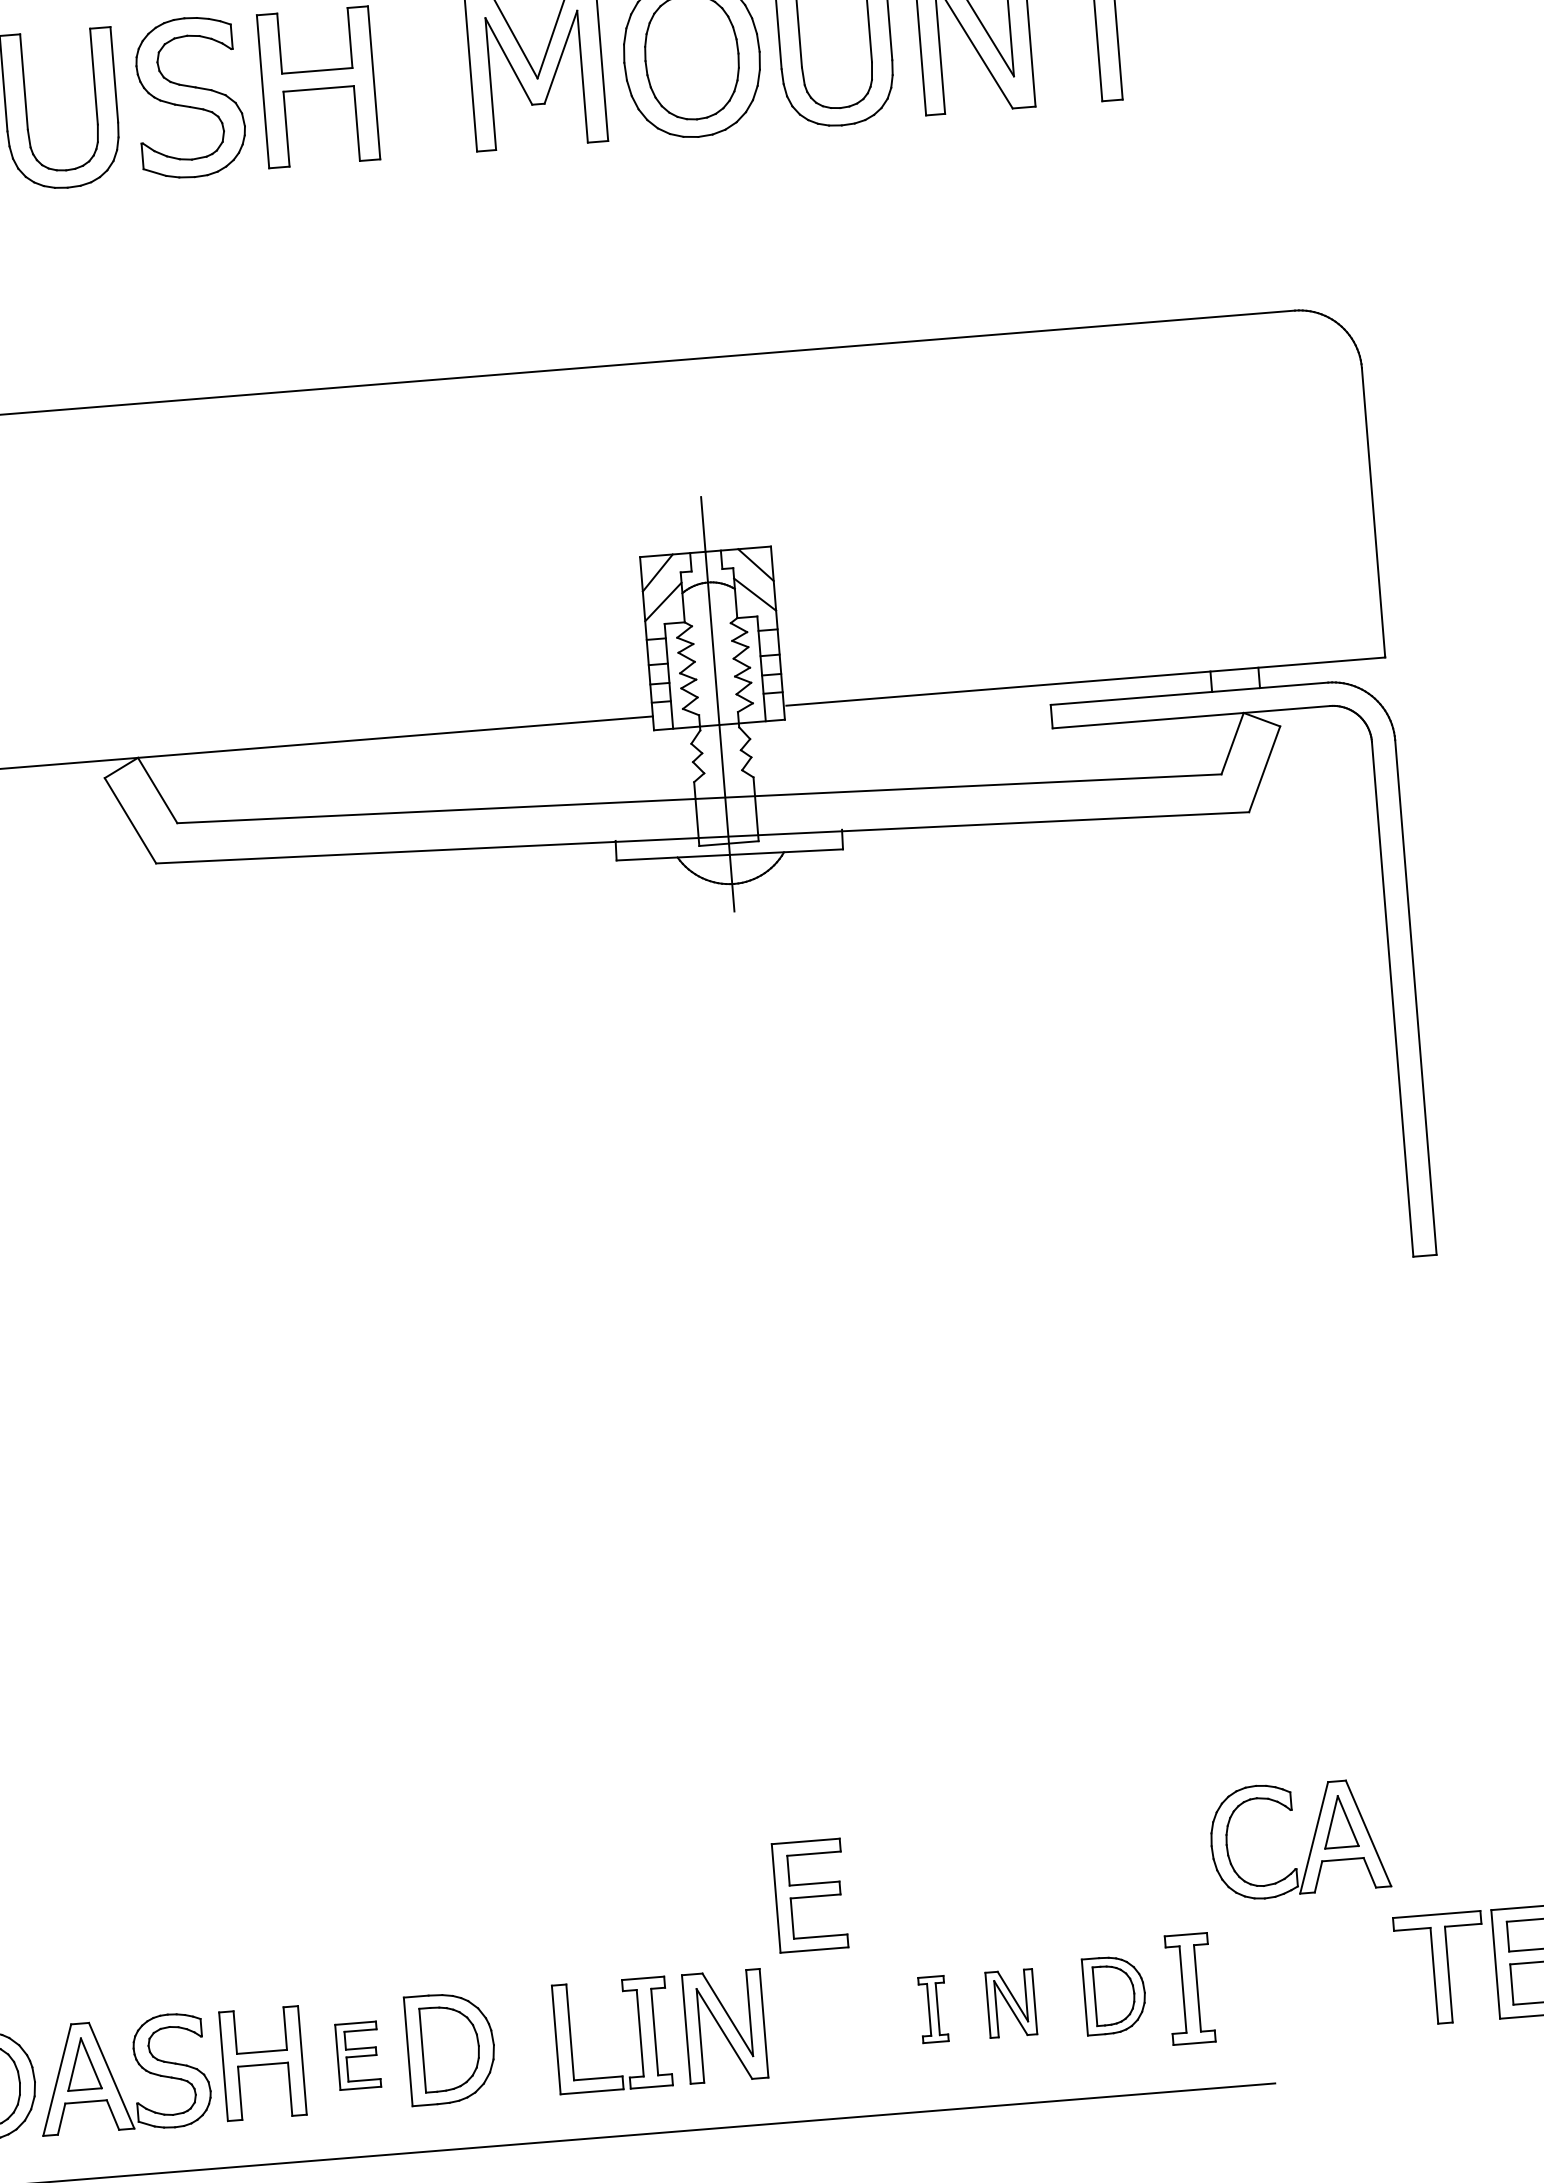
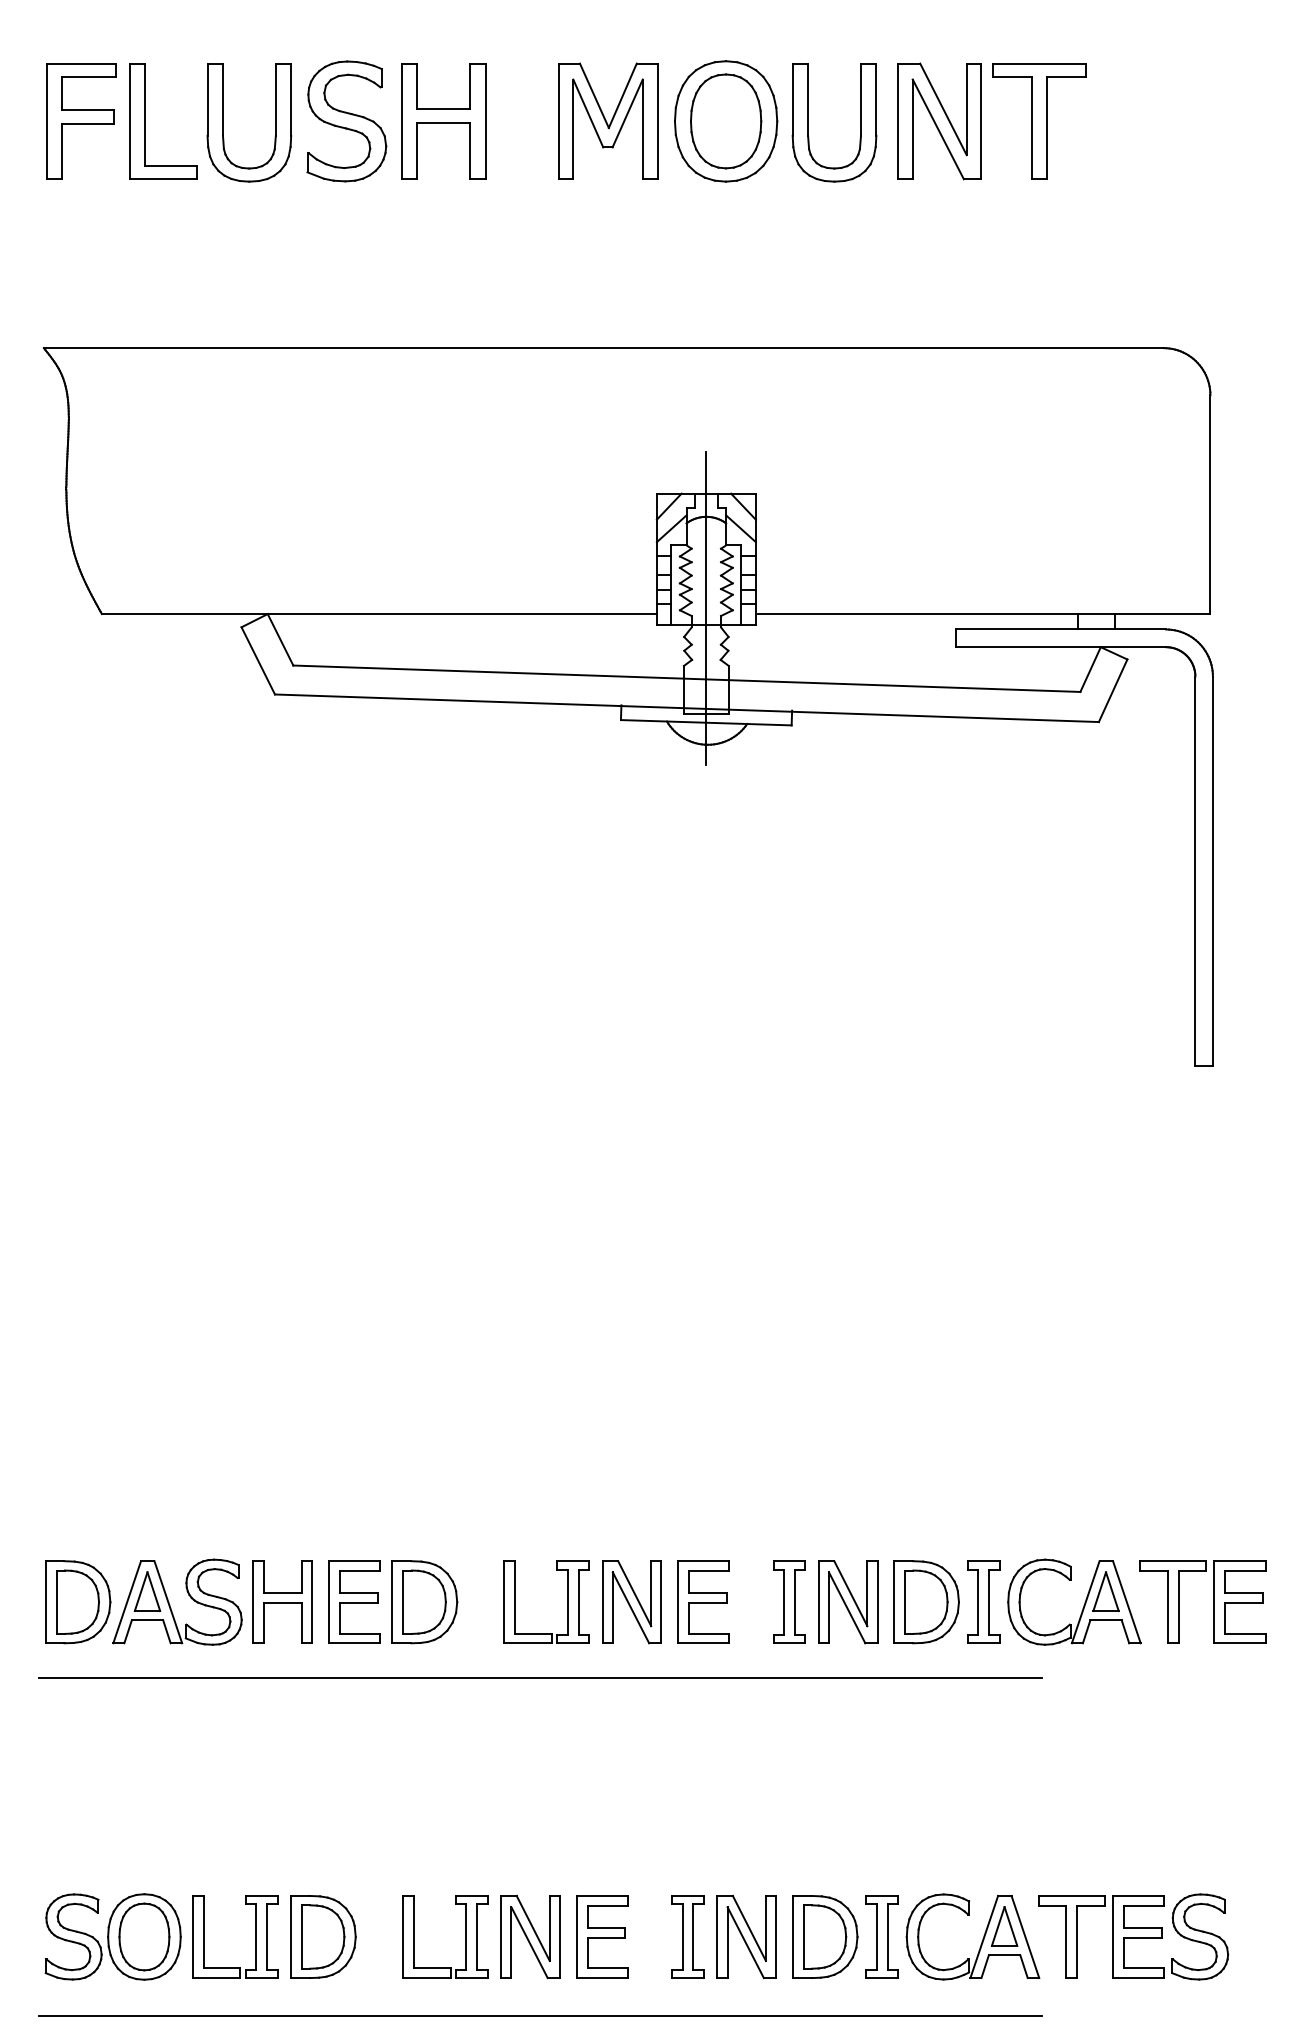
part: (1311, 1842) -> (1083, 1605), moved
part: (809, 1894) -> (703, 1601), moved
part: (1114, 1995) -> (926, 1602), size x1.43
part: (1011, 2003) -> (848, 1602), size x1.67
part: (933, 2008) -> (789, 1601), size x1.67
part: (357, 2054) -> (354, 1601), size x1.67

